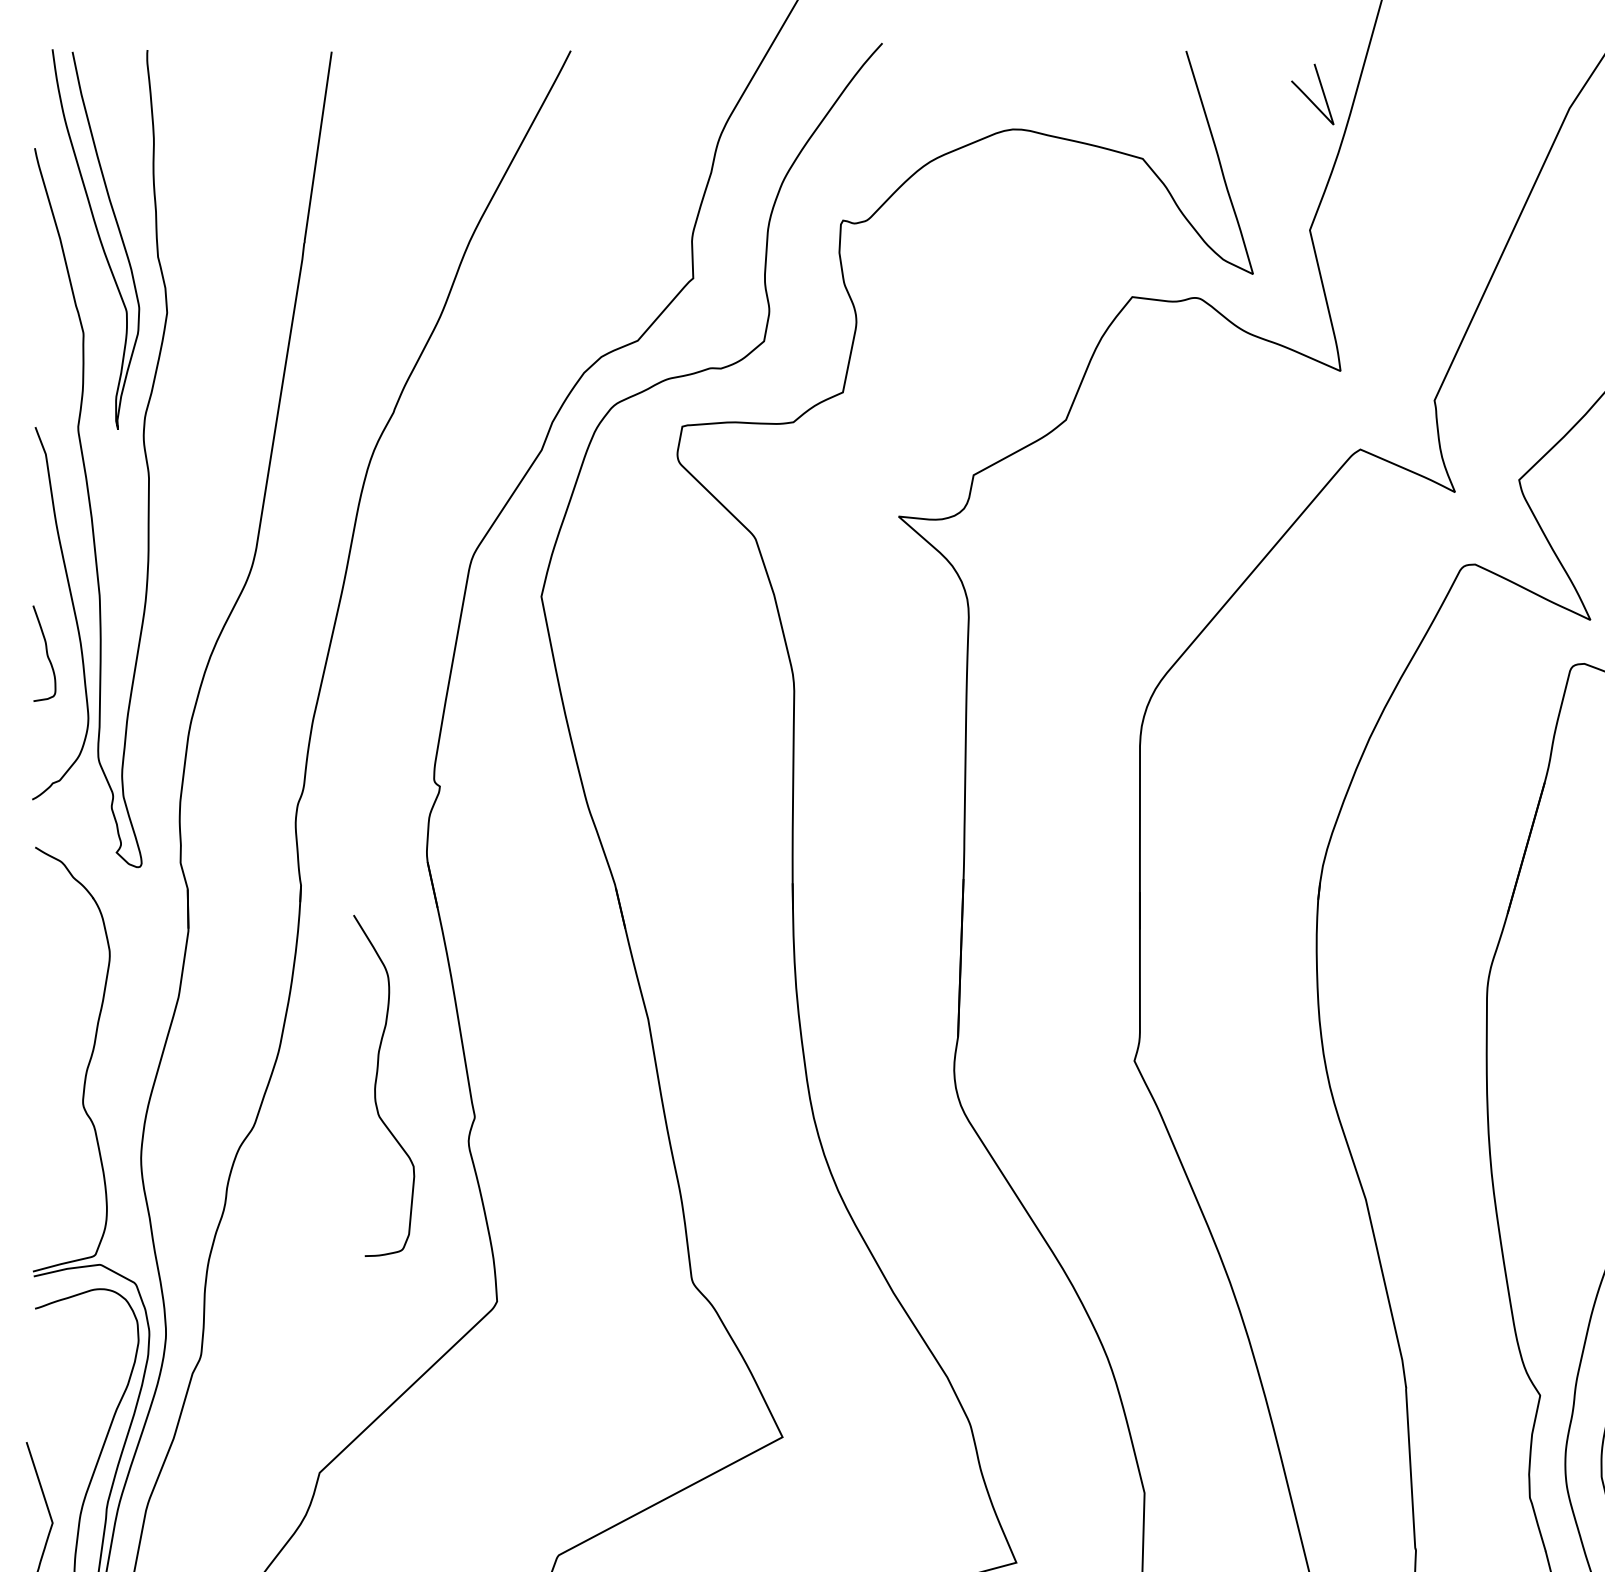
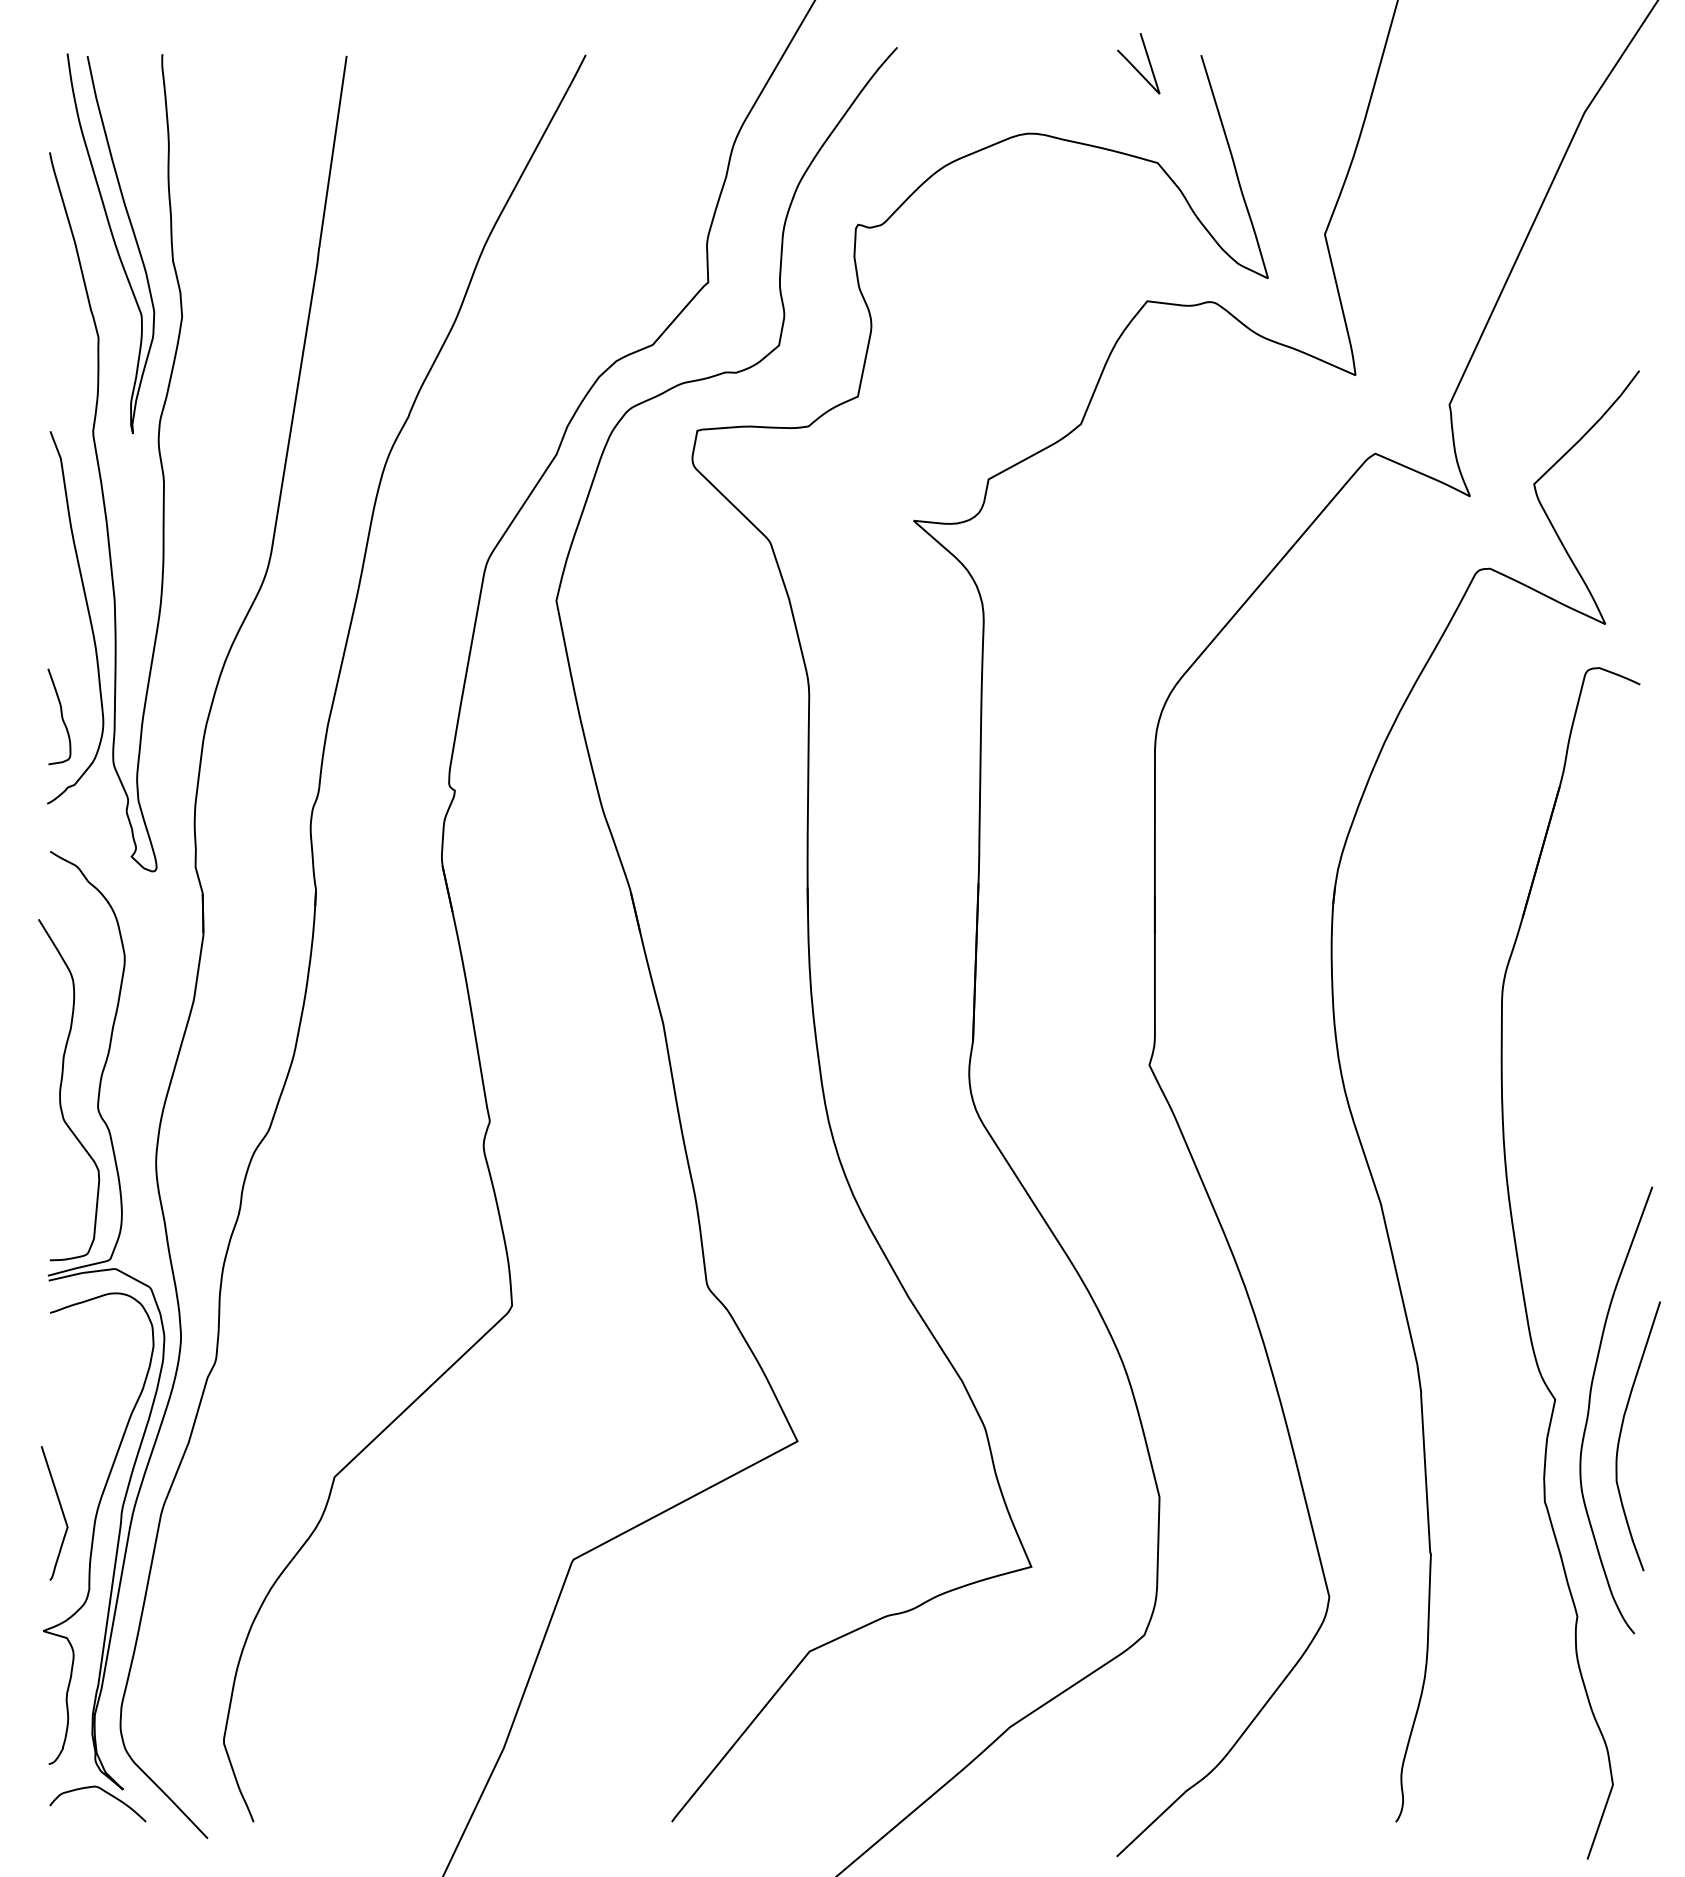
line: (1308, 97) -> (1134, 66), moved
curve: (46, 653) -> (61, 716), moved
curve: (376, 1086) -> (61, 1090), moved

